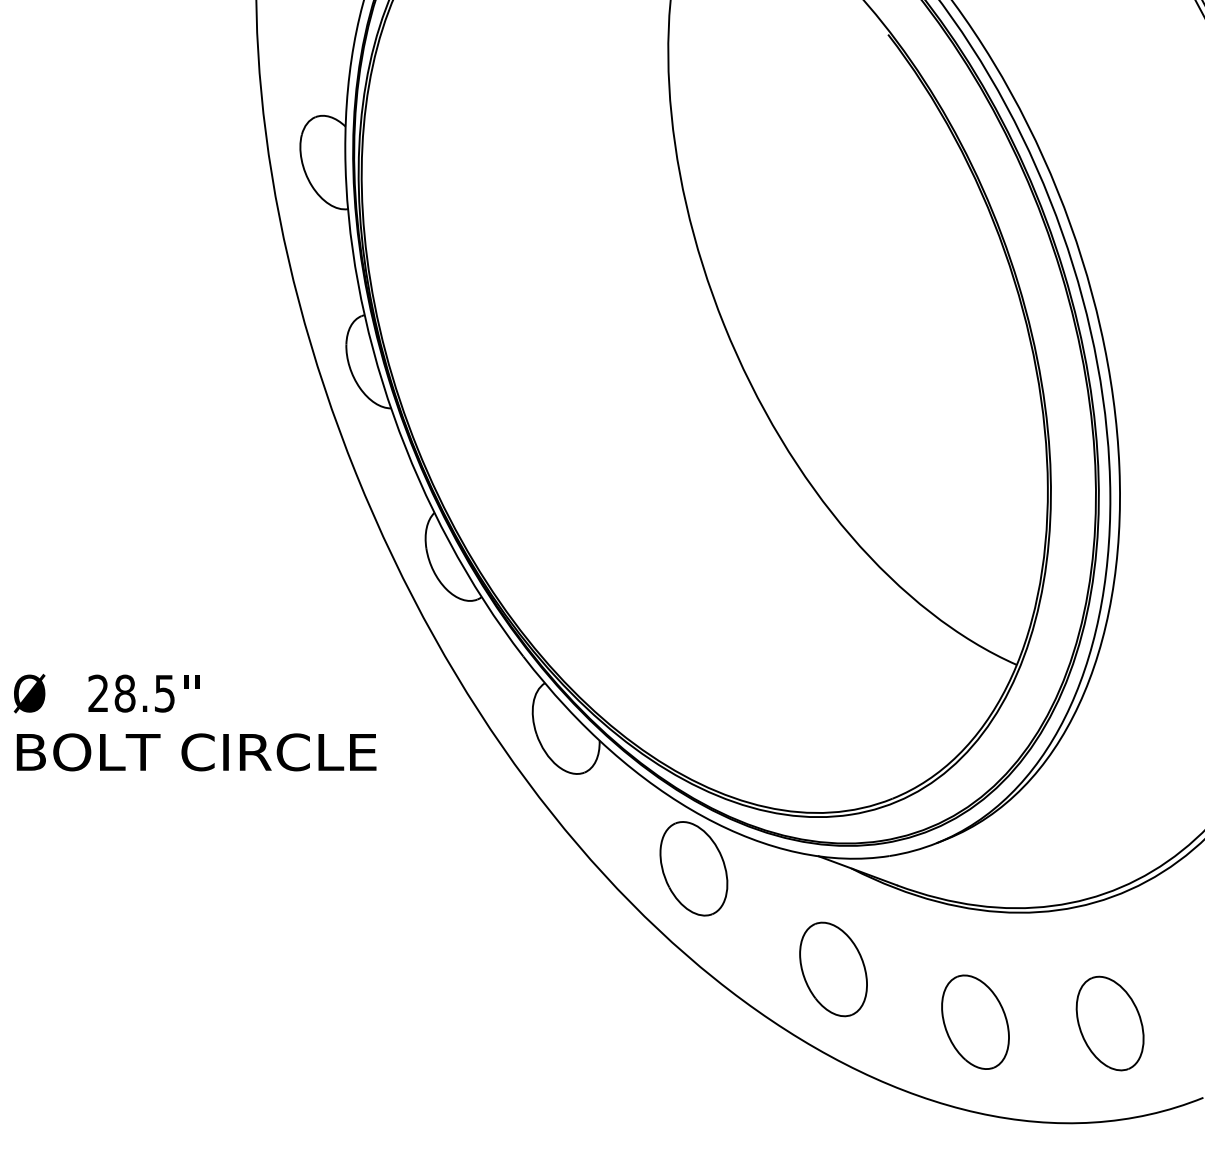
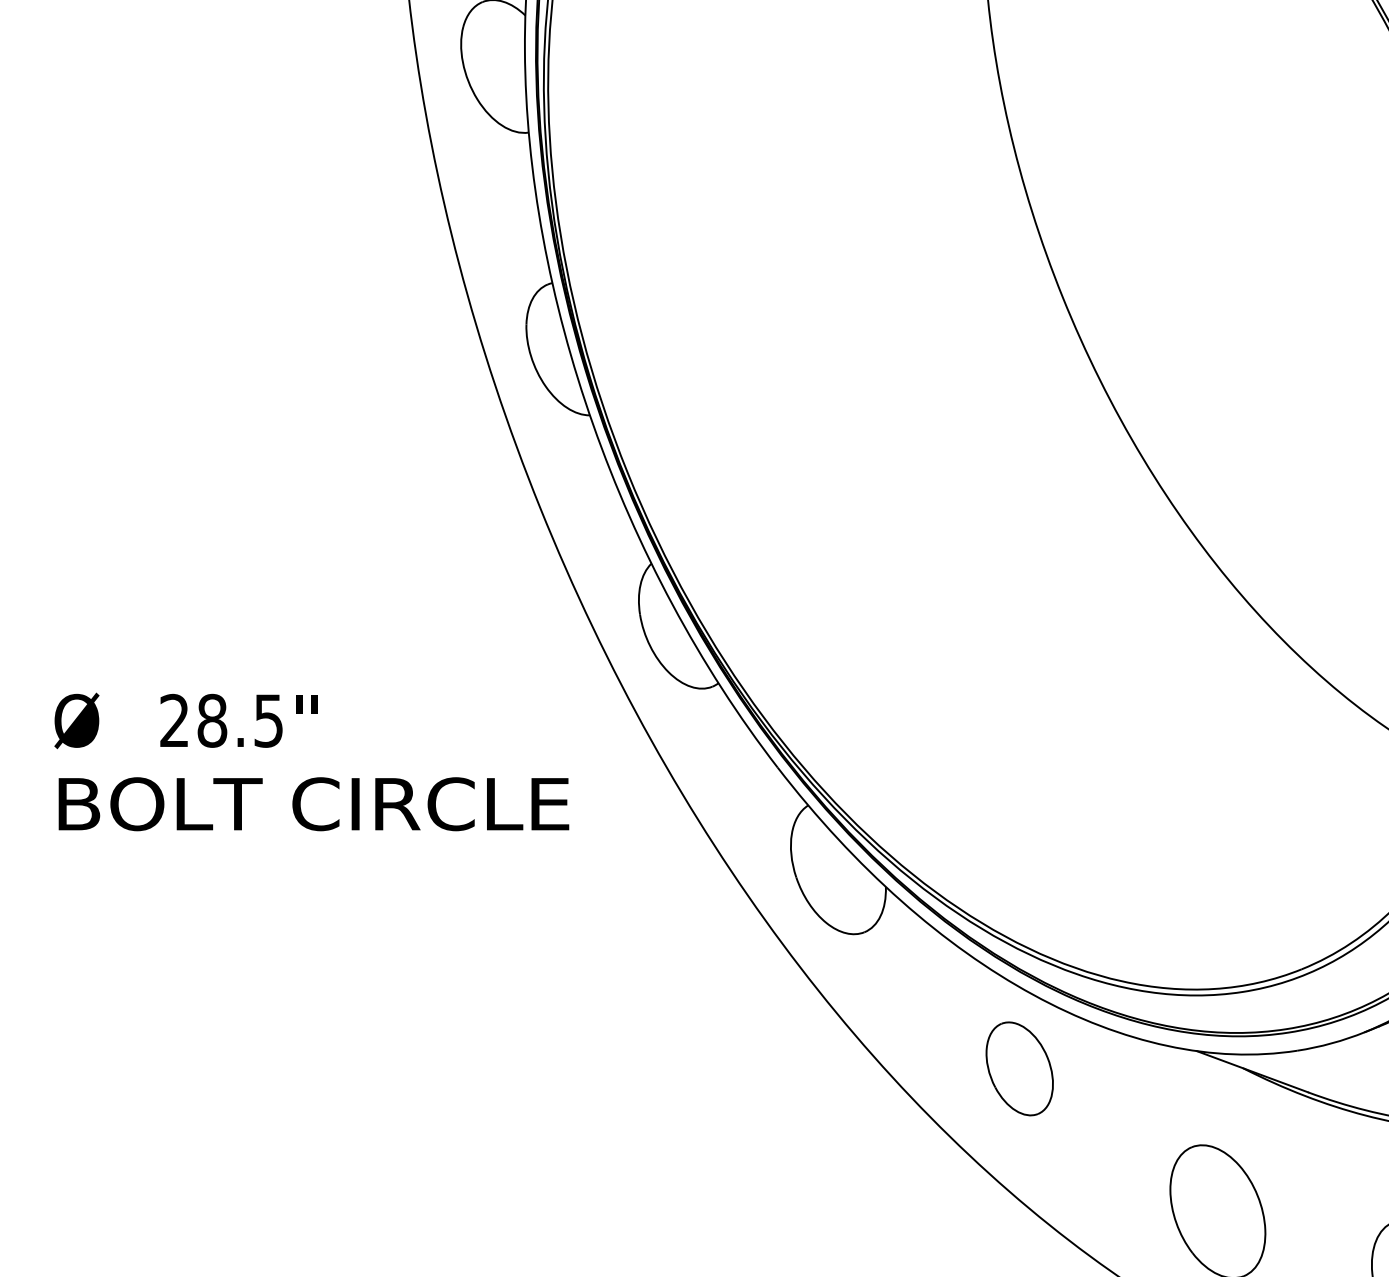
text: (194, 722) -> (310, 761), moved
part: (693, 868) -> (1019, 1068), size x0.7

